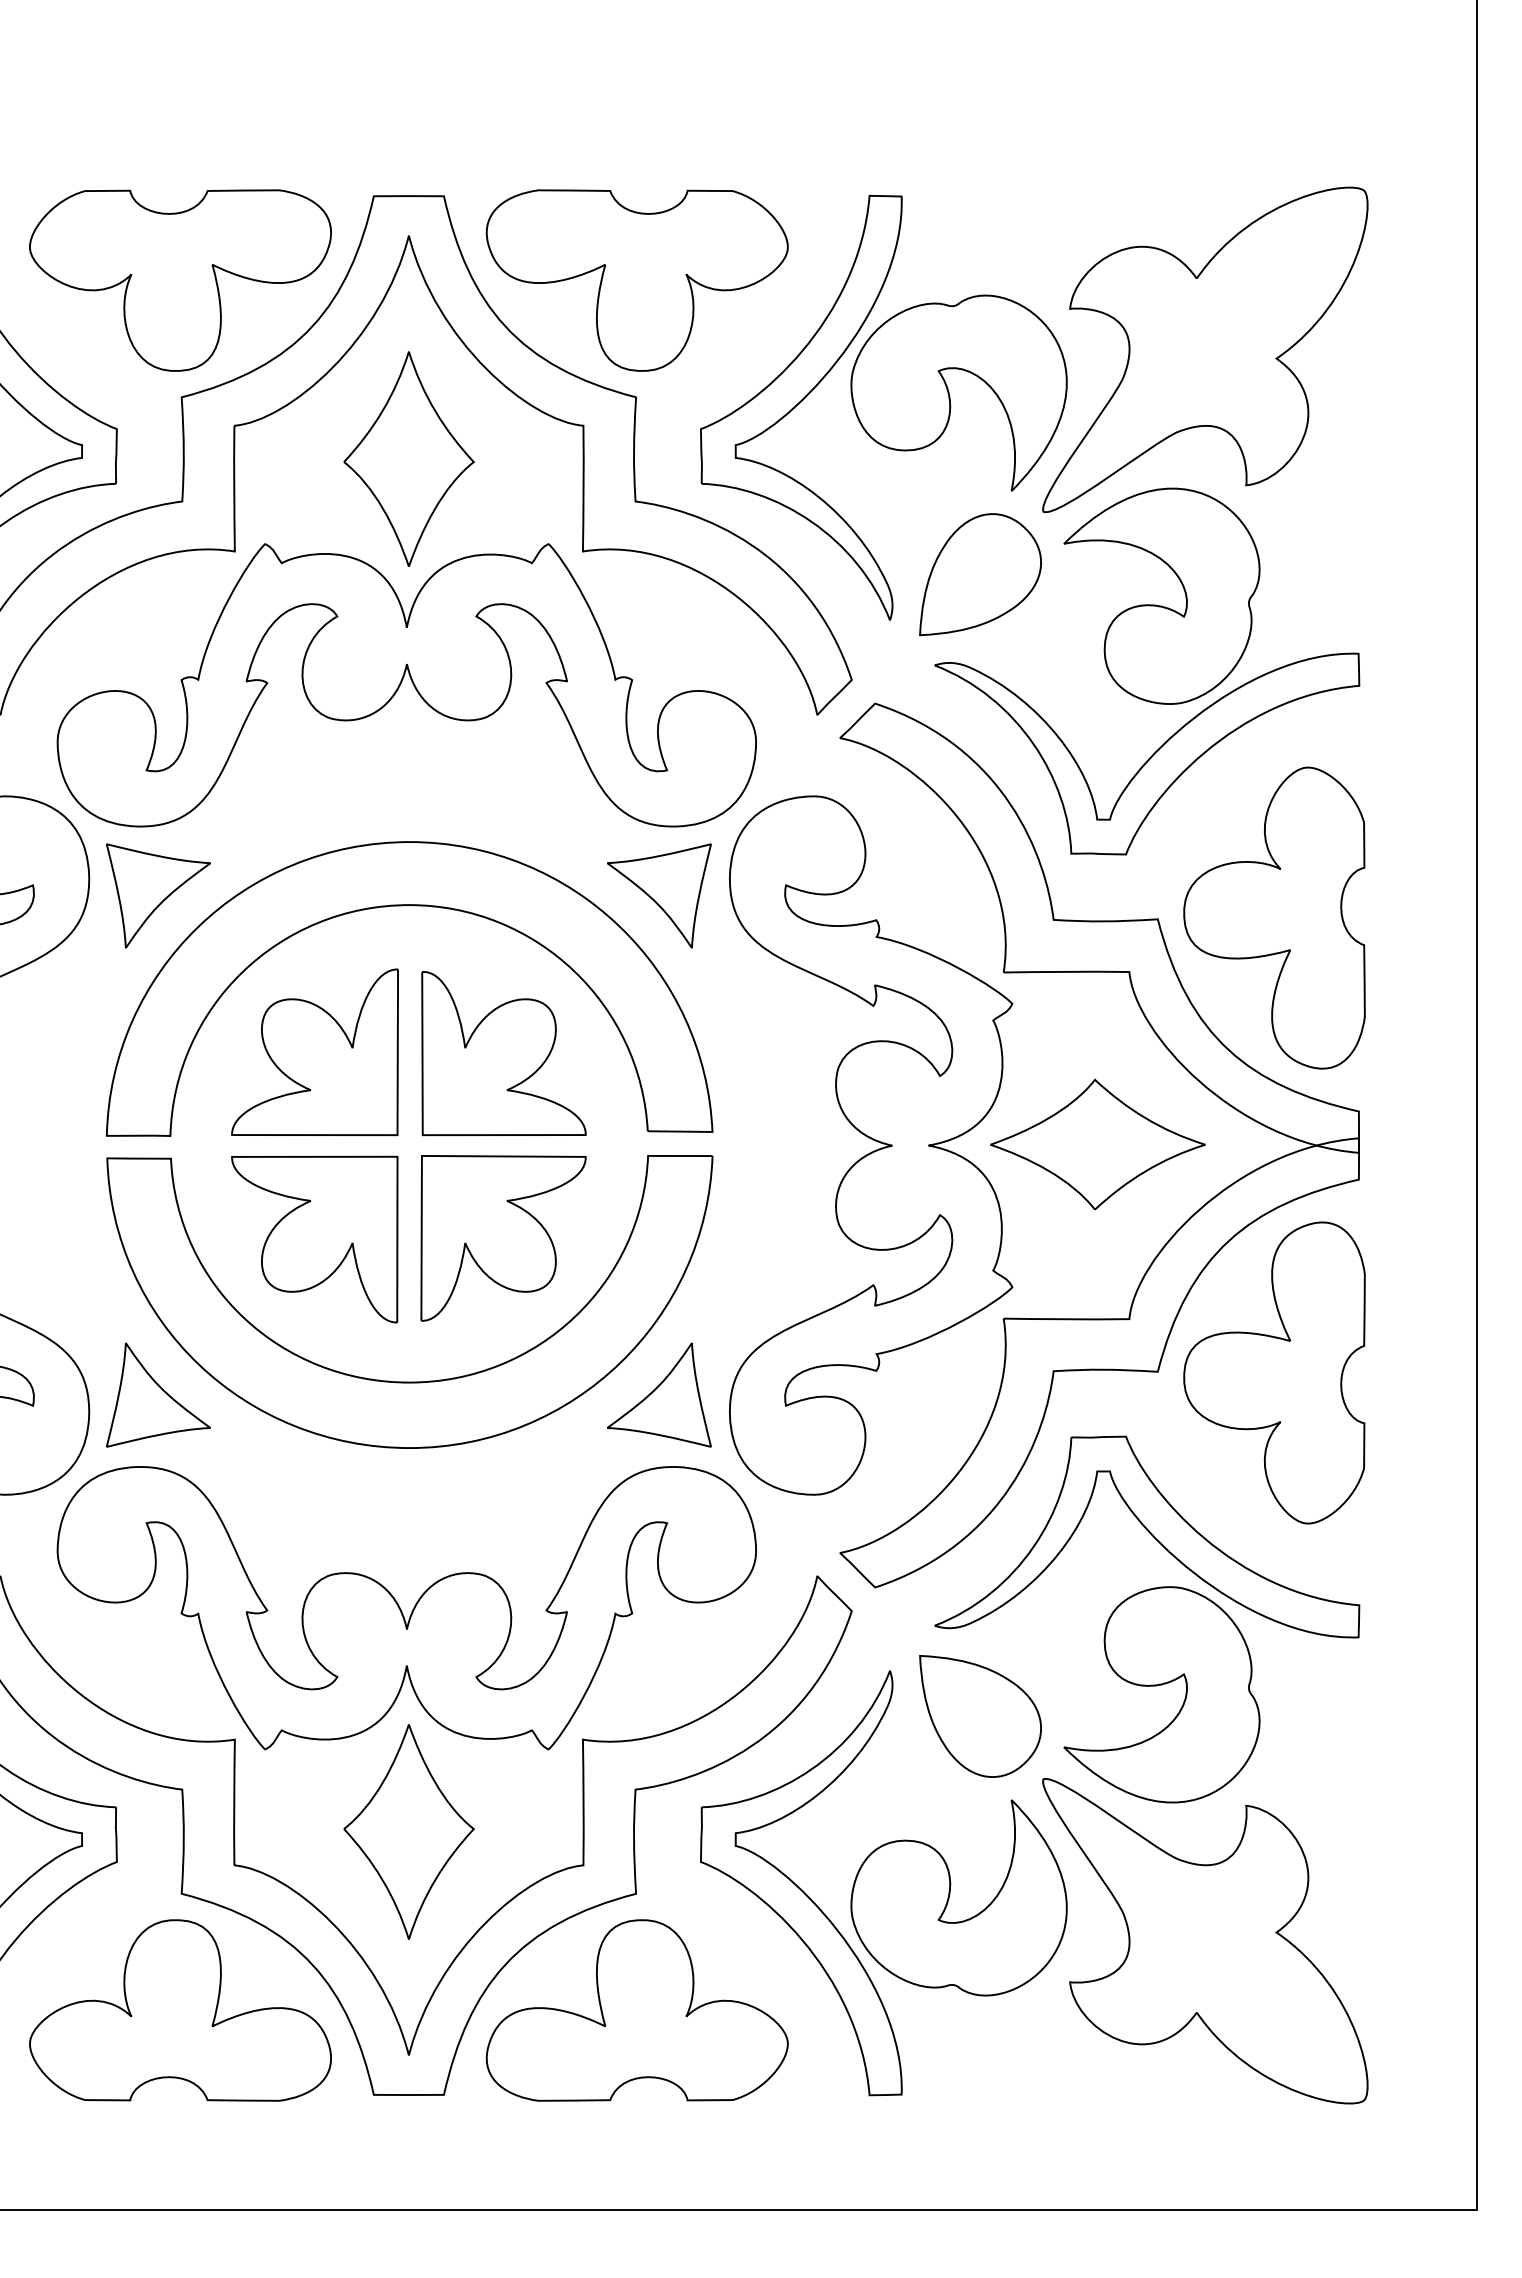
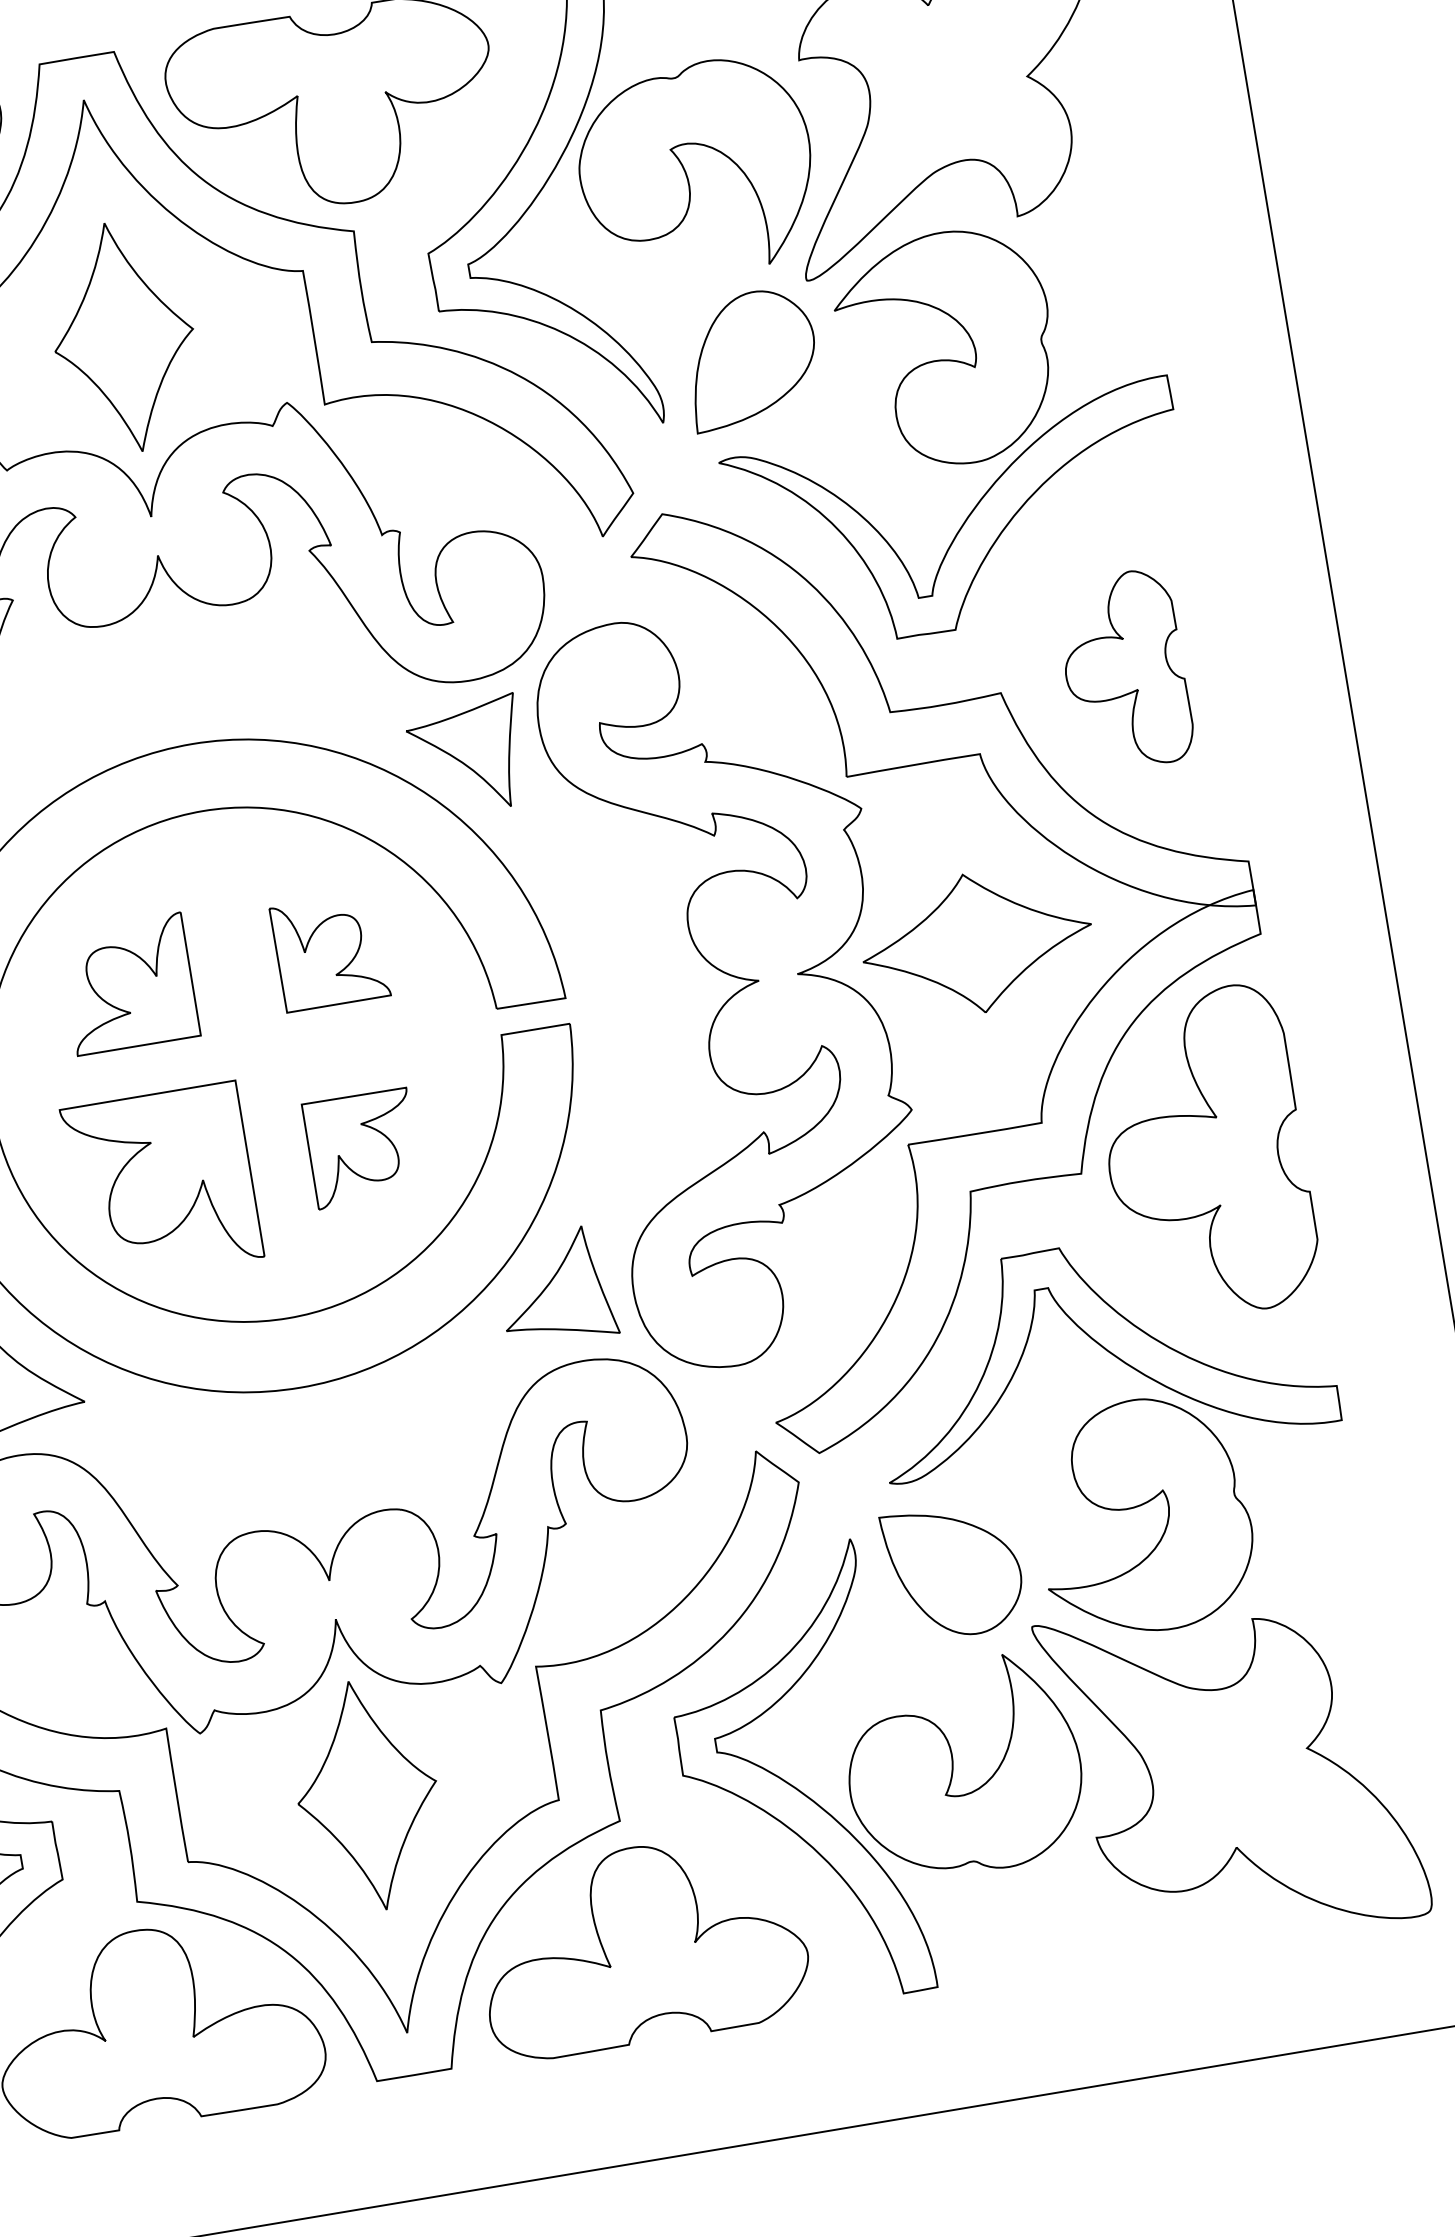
part: (1274, 917) -> (1124, 670), size x0.6
part: (314, 1052) -> (128, 984), size x0.7
part: (503, 1053) -> (329, 951), size x0.6
part: (503, 1238) -> (362, 1148), size x0.6

